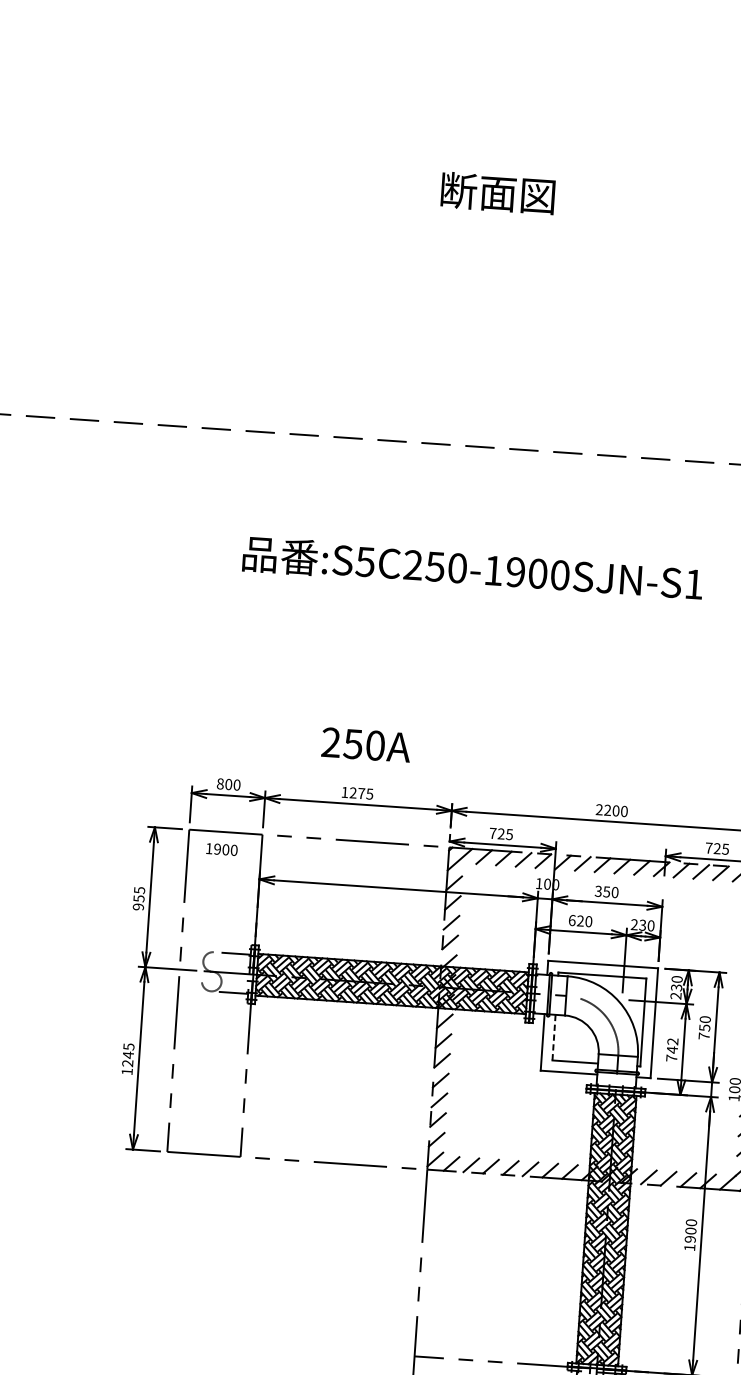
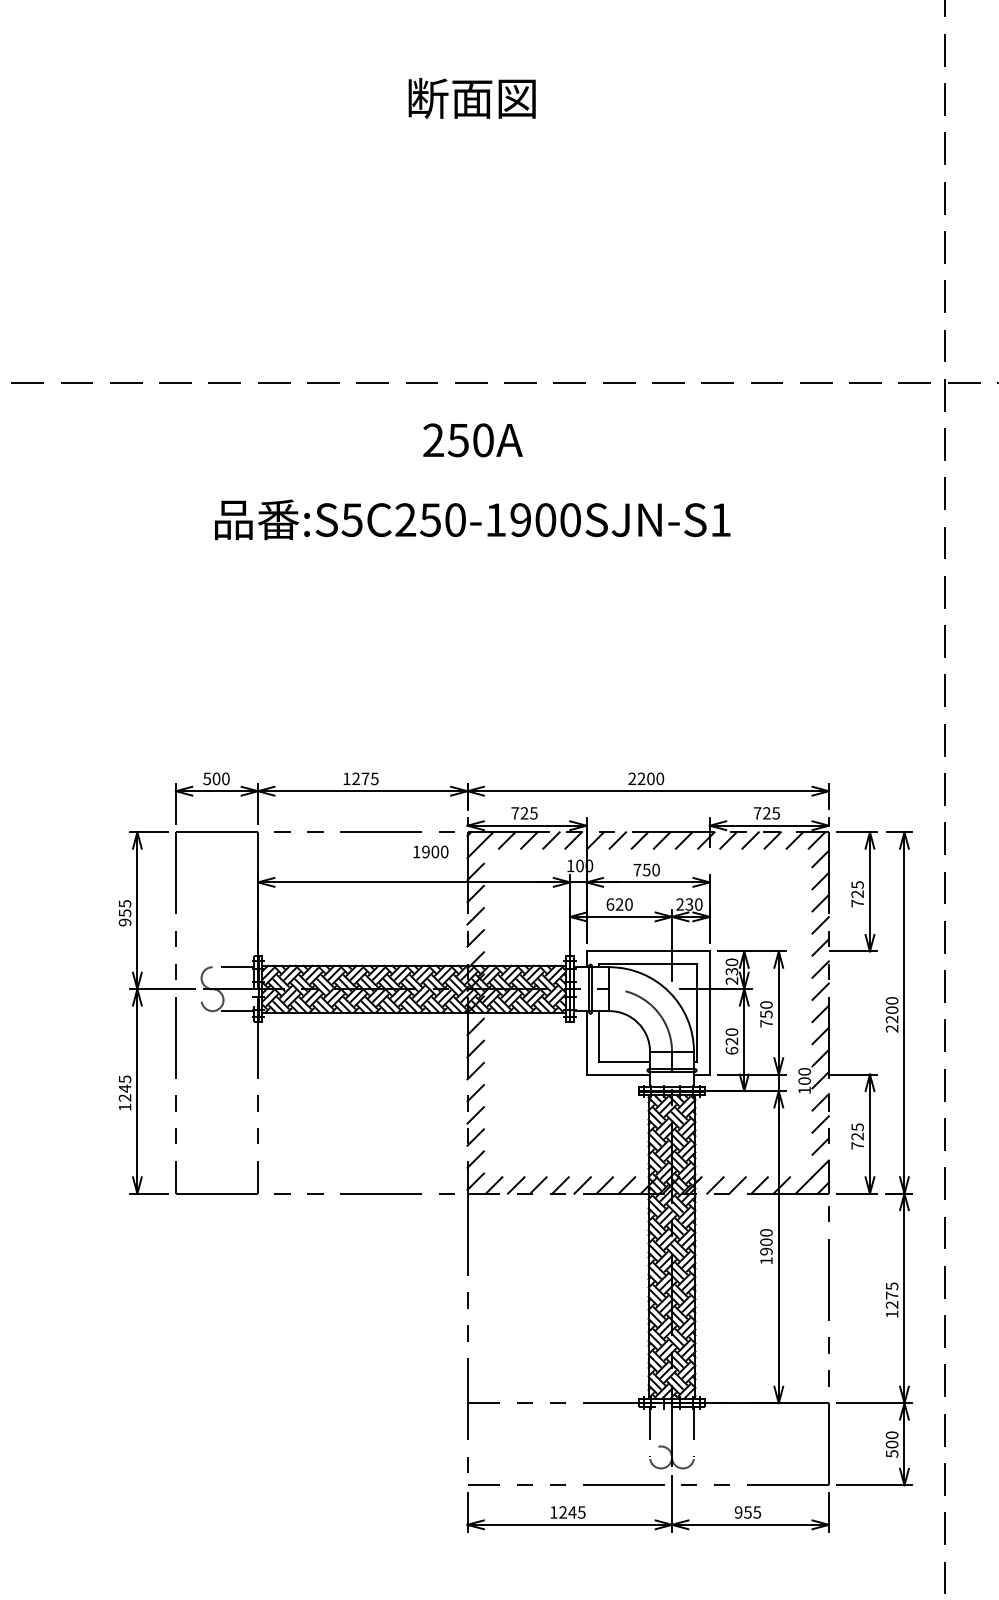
text: (365, 745) -> (472, 440), moved
text: (220, 783) -> (207, 778), 800 -> 500
text: (221, 849) -> (430, 851), moved
text: (598, 890) -> (637, 869), 350 -> 750
line: (553, 1037) -> (598, 1036), dashed -> solid
text: (671, 1049) -> (731, 1041), 742 -> 620

